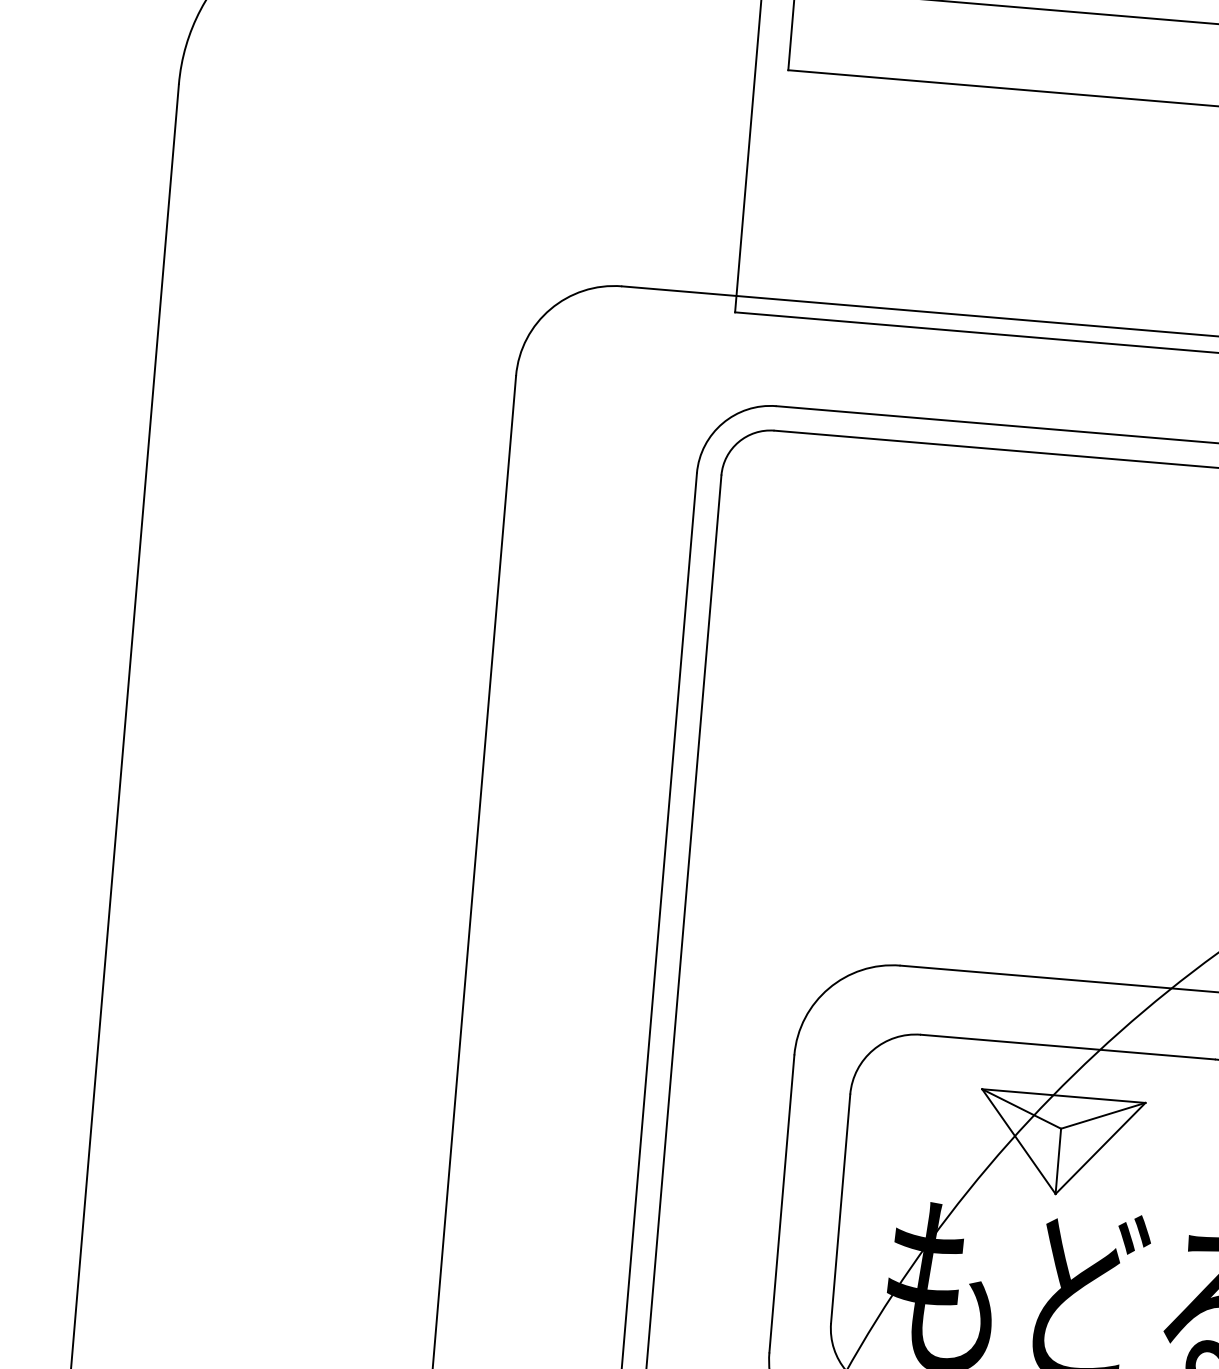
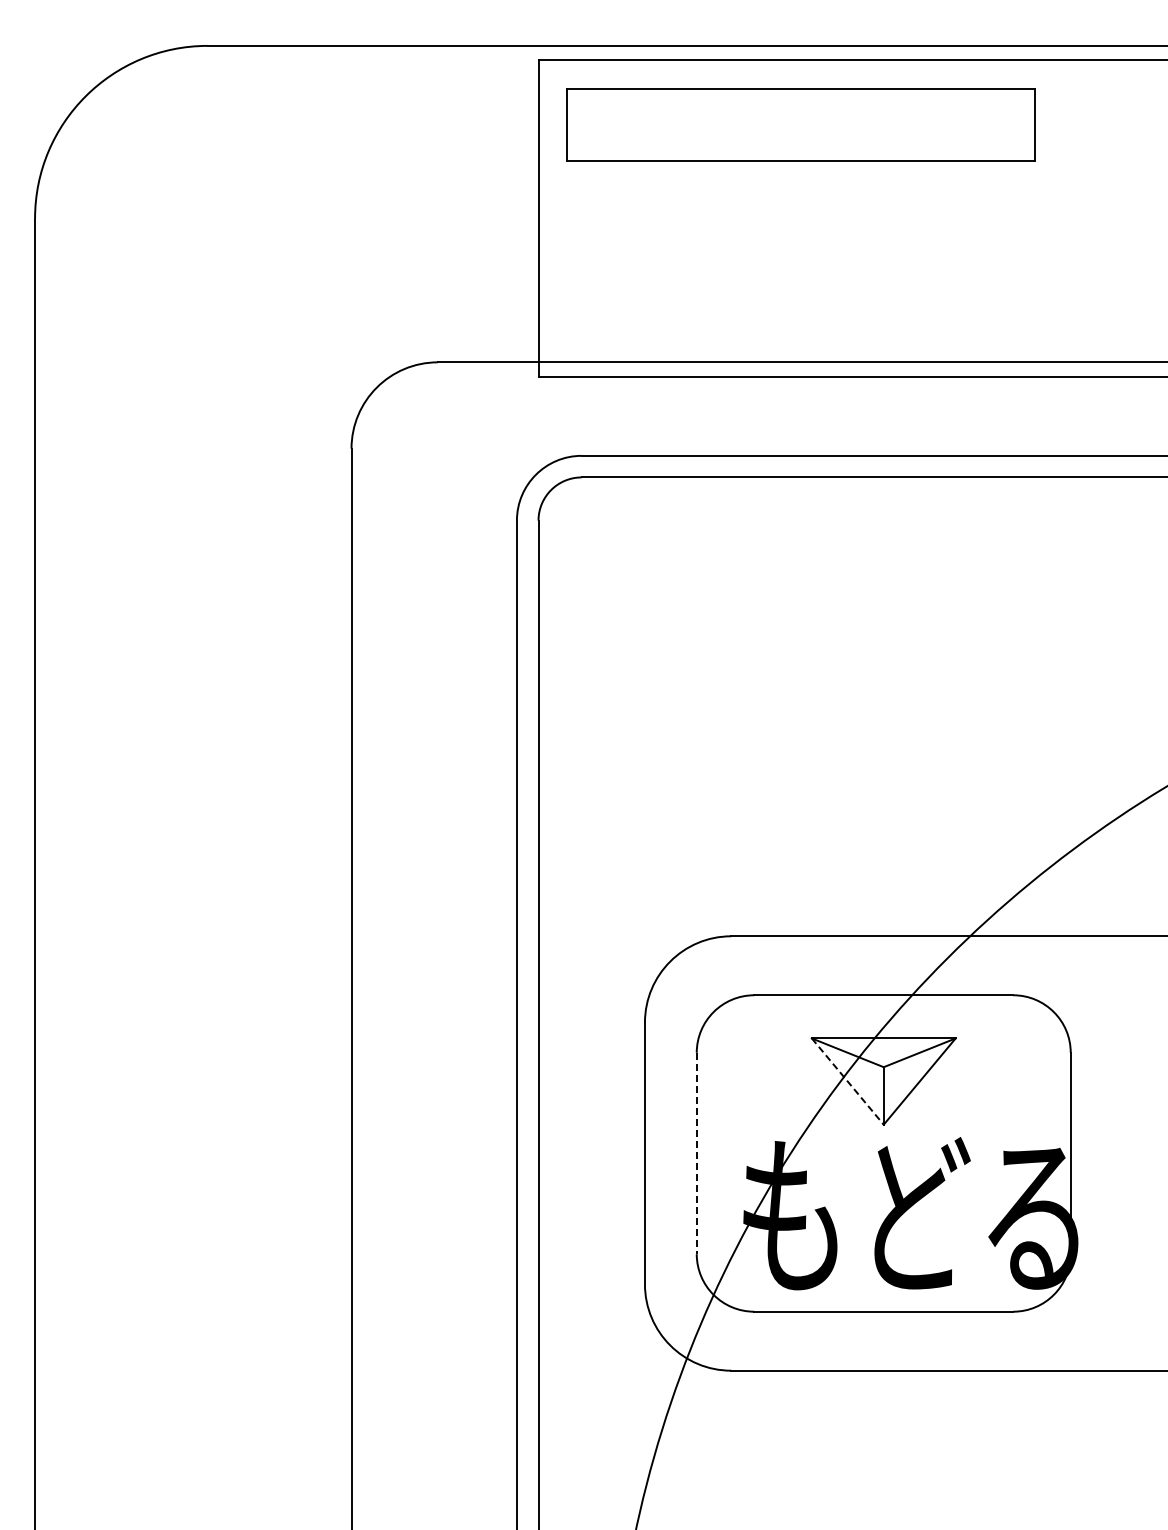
line: (1019, 1141) -> (848, 1081), solid -> dashed
line: (840, 1208) -> (696, 1153), solid -> dashed

